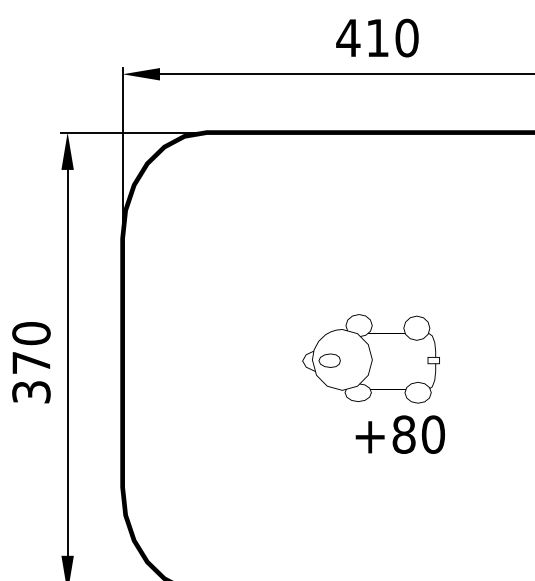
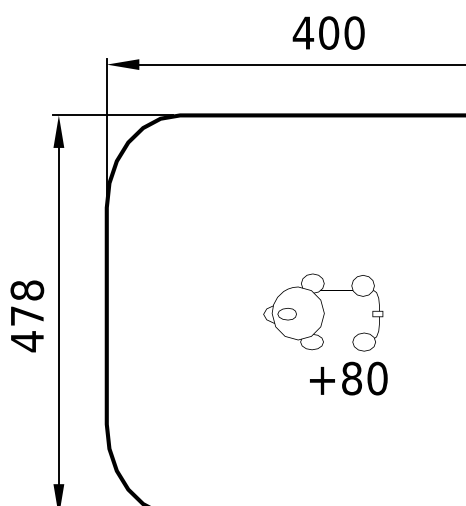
text: (378, 37) -> (329, 32), 410 -> 400
text: (31, 363) -> (27, 316), 370 -> 478

